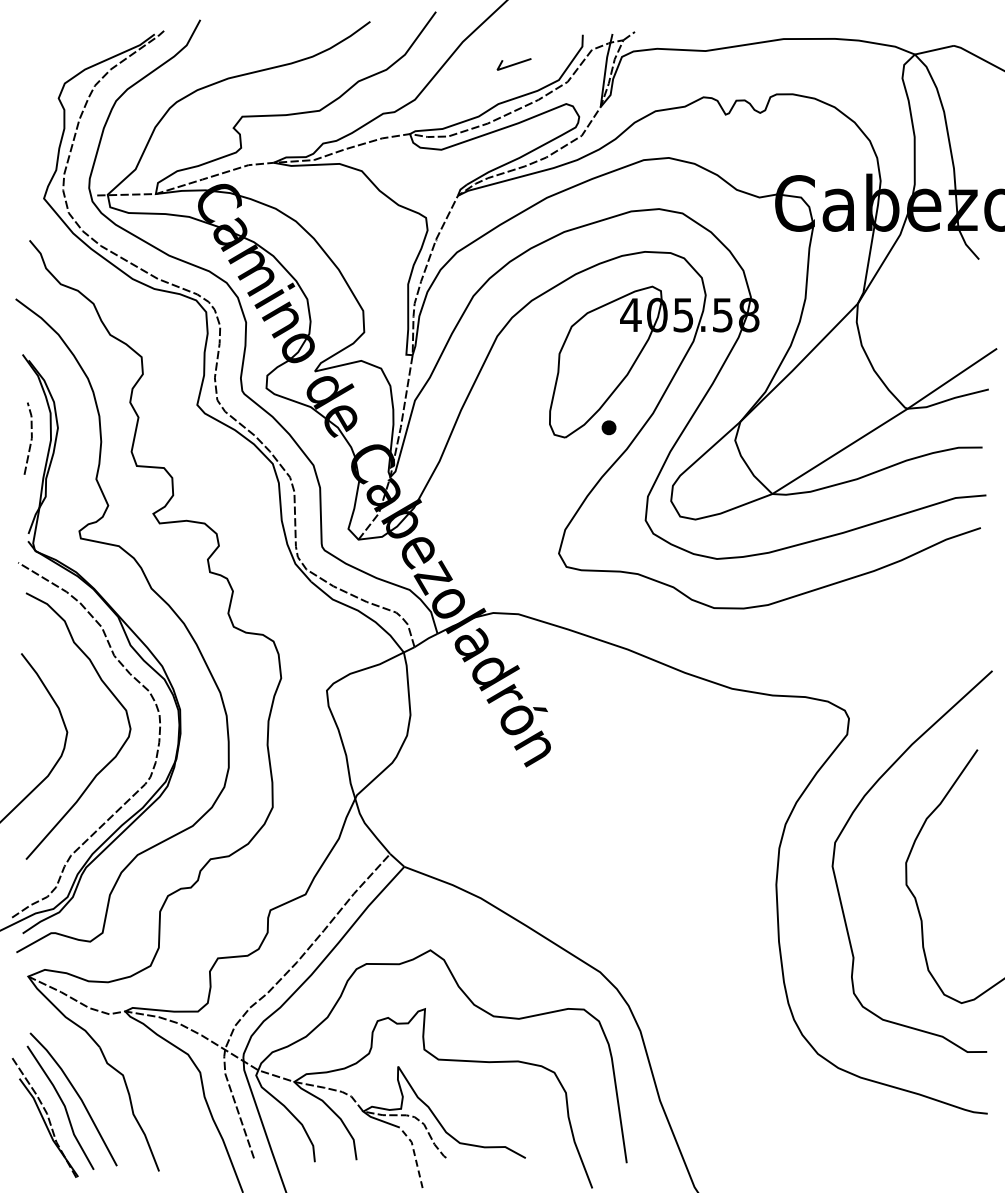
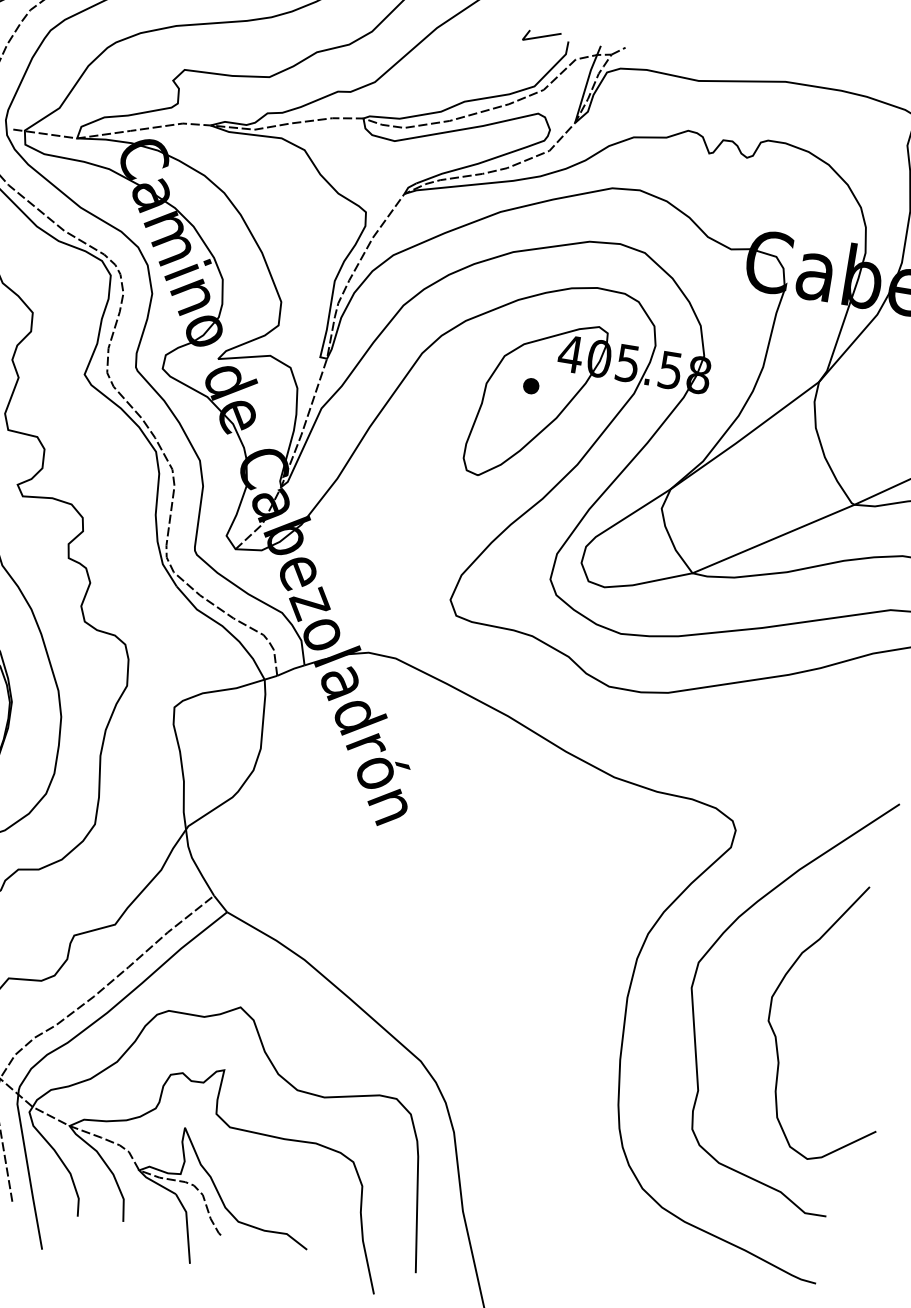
line: (513, 64) -> (541, 36), moved
part: (608, 427) -> (530, 385), moved
line: (414, 1155) -> (186, 1227), dashed -> solid

